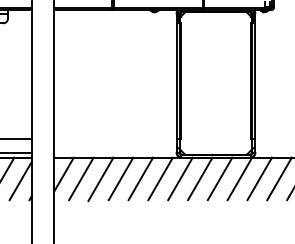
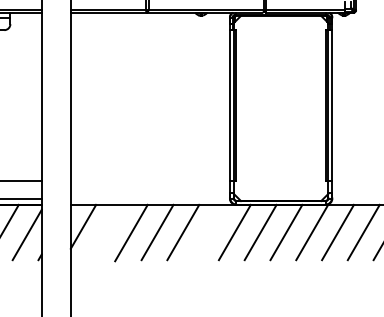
line: (81, 178) -> (106, 231), removed
line: (160, 178) -> (208, 231), removed

